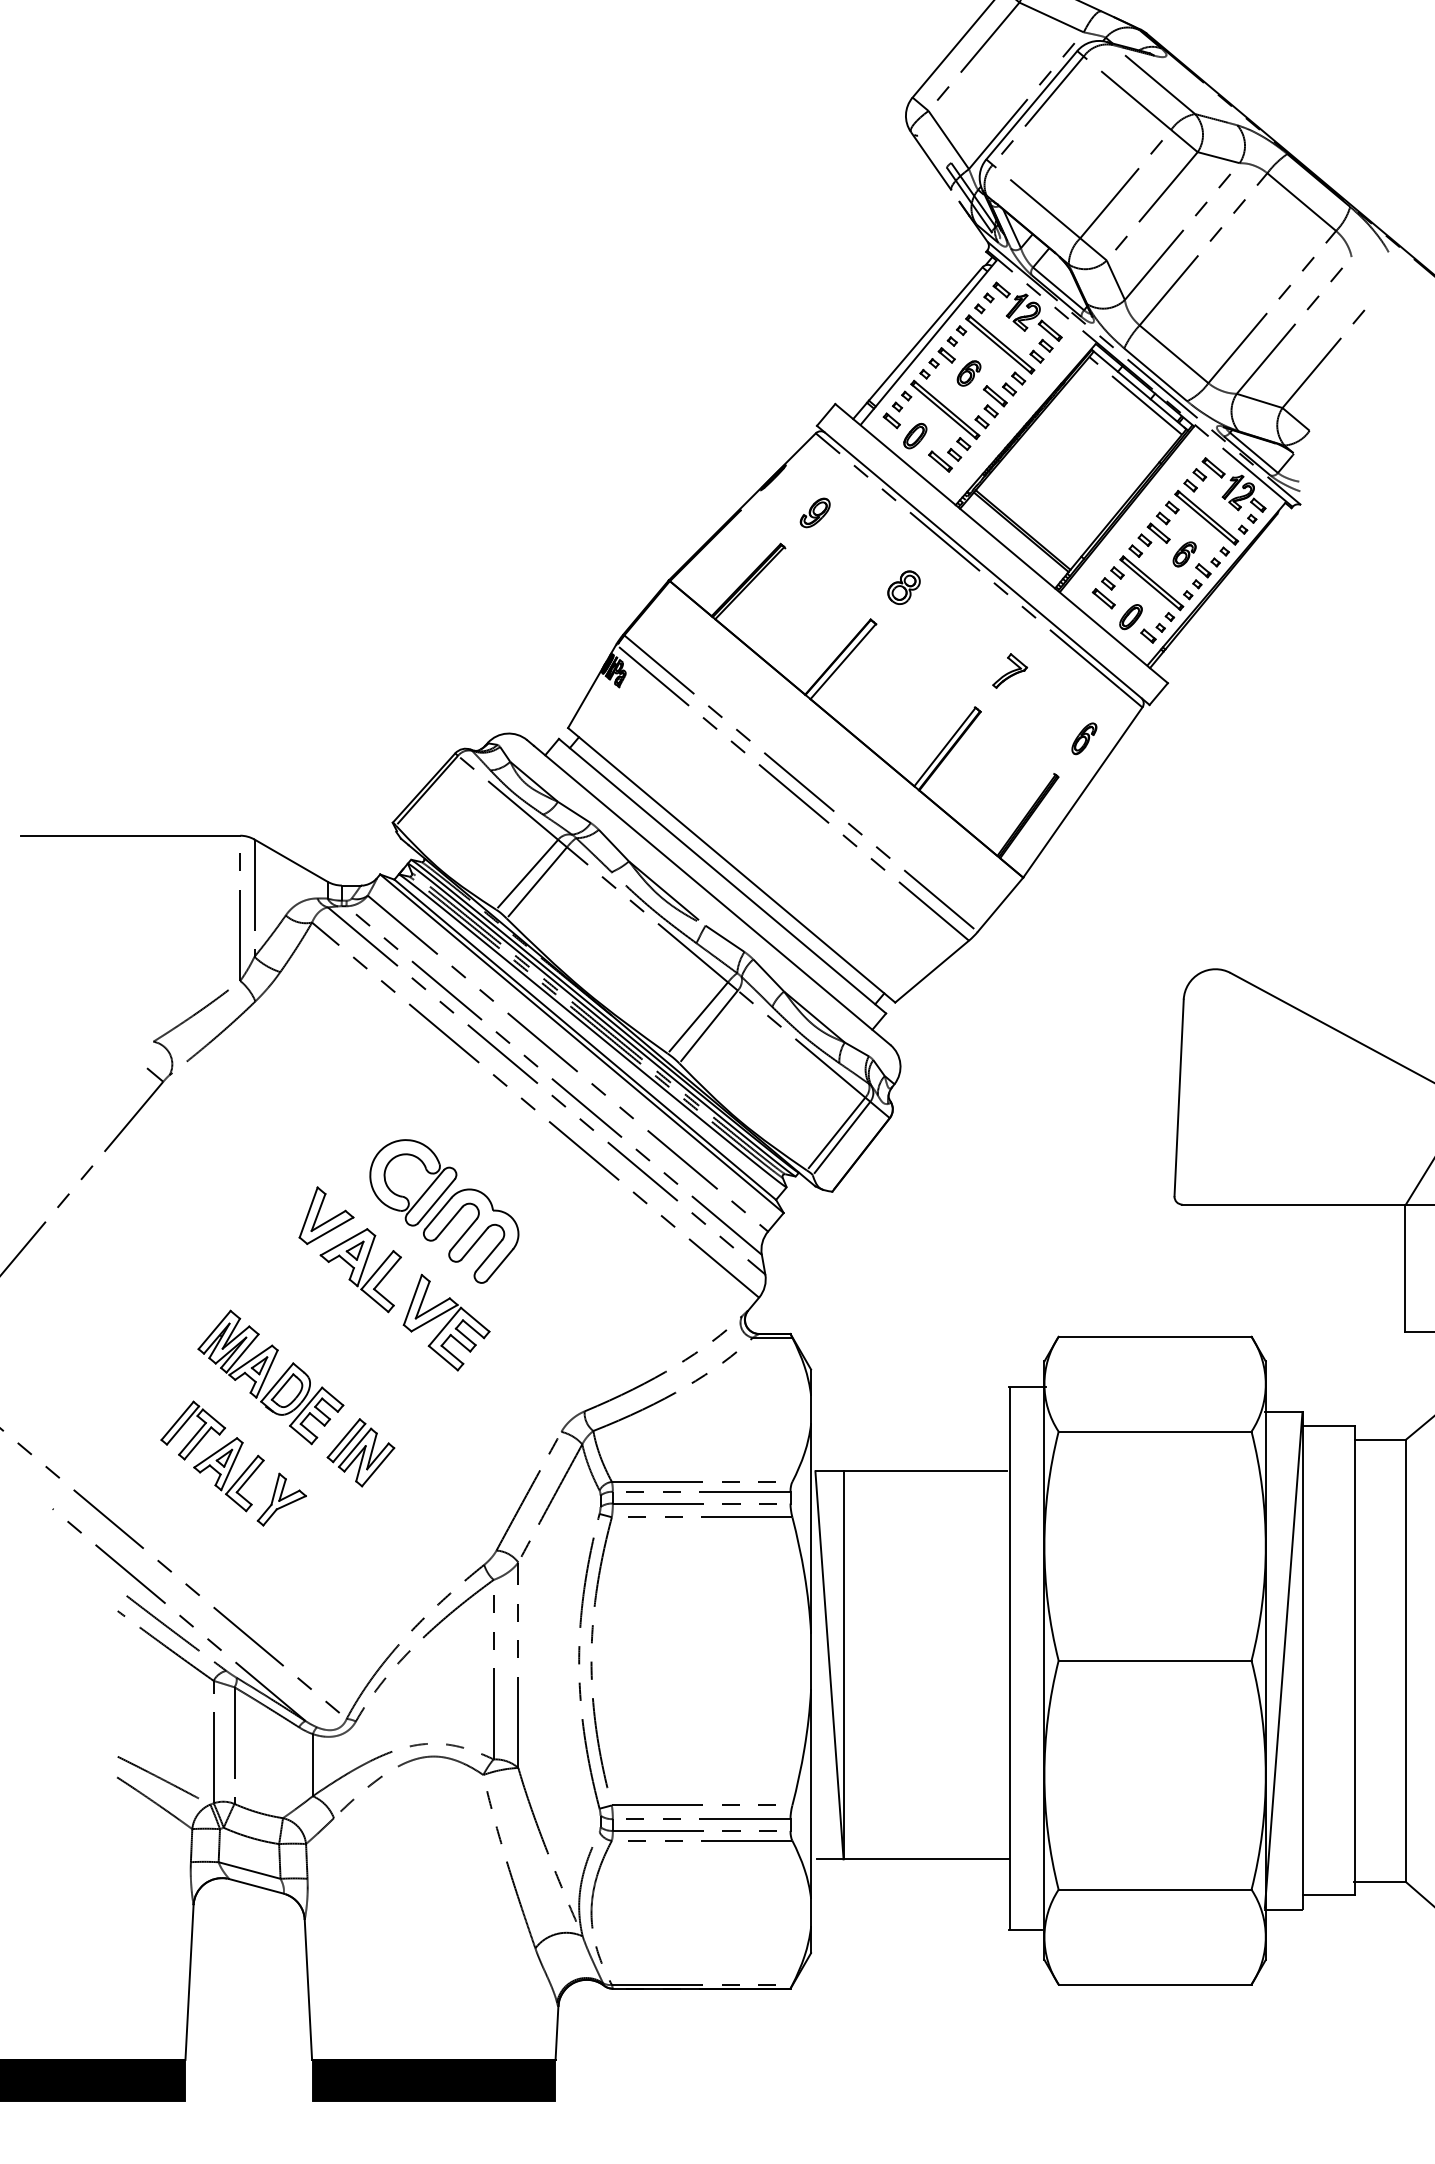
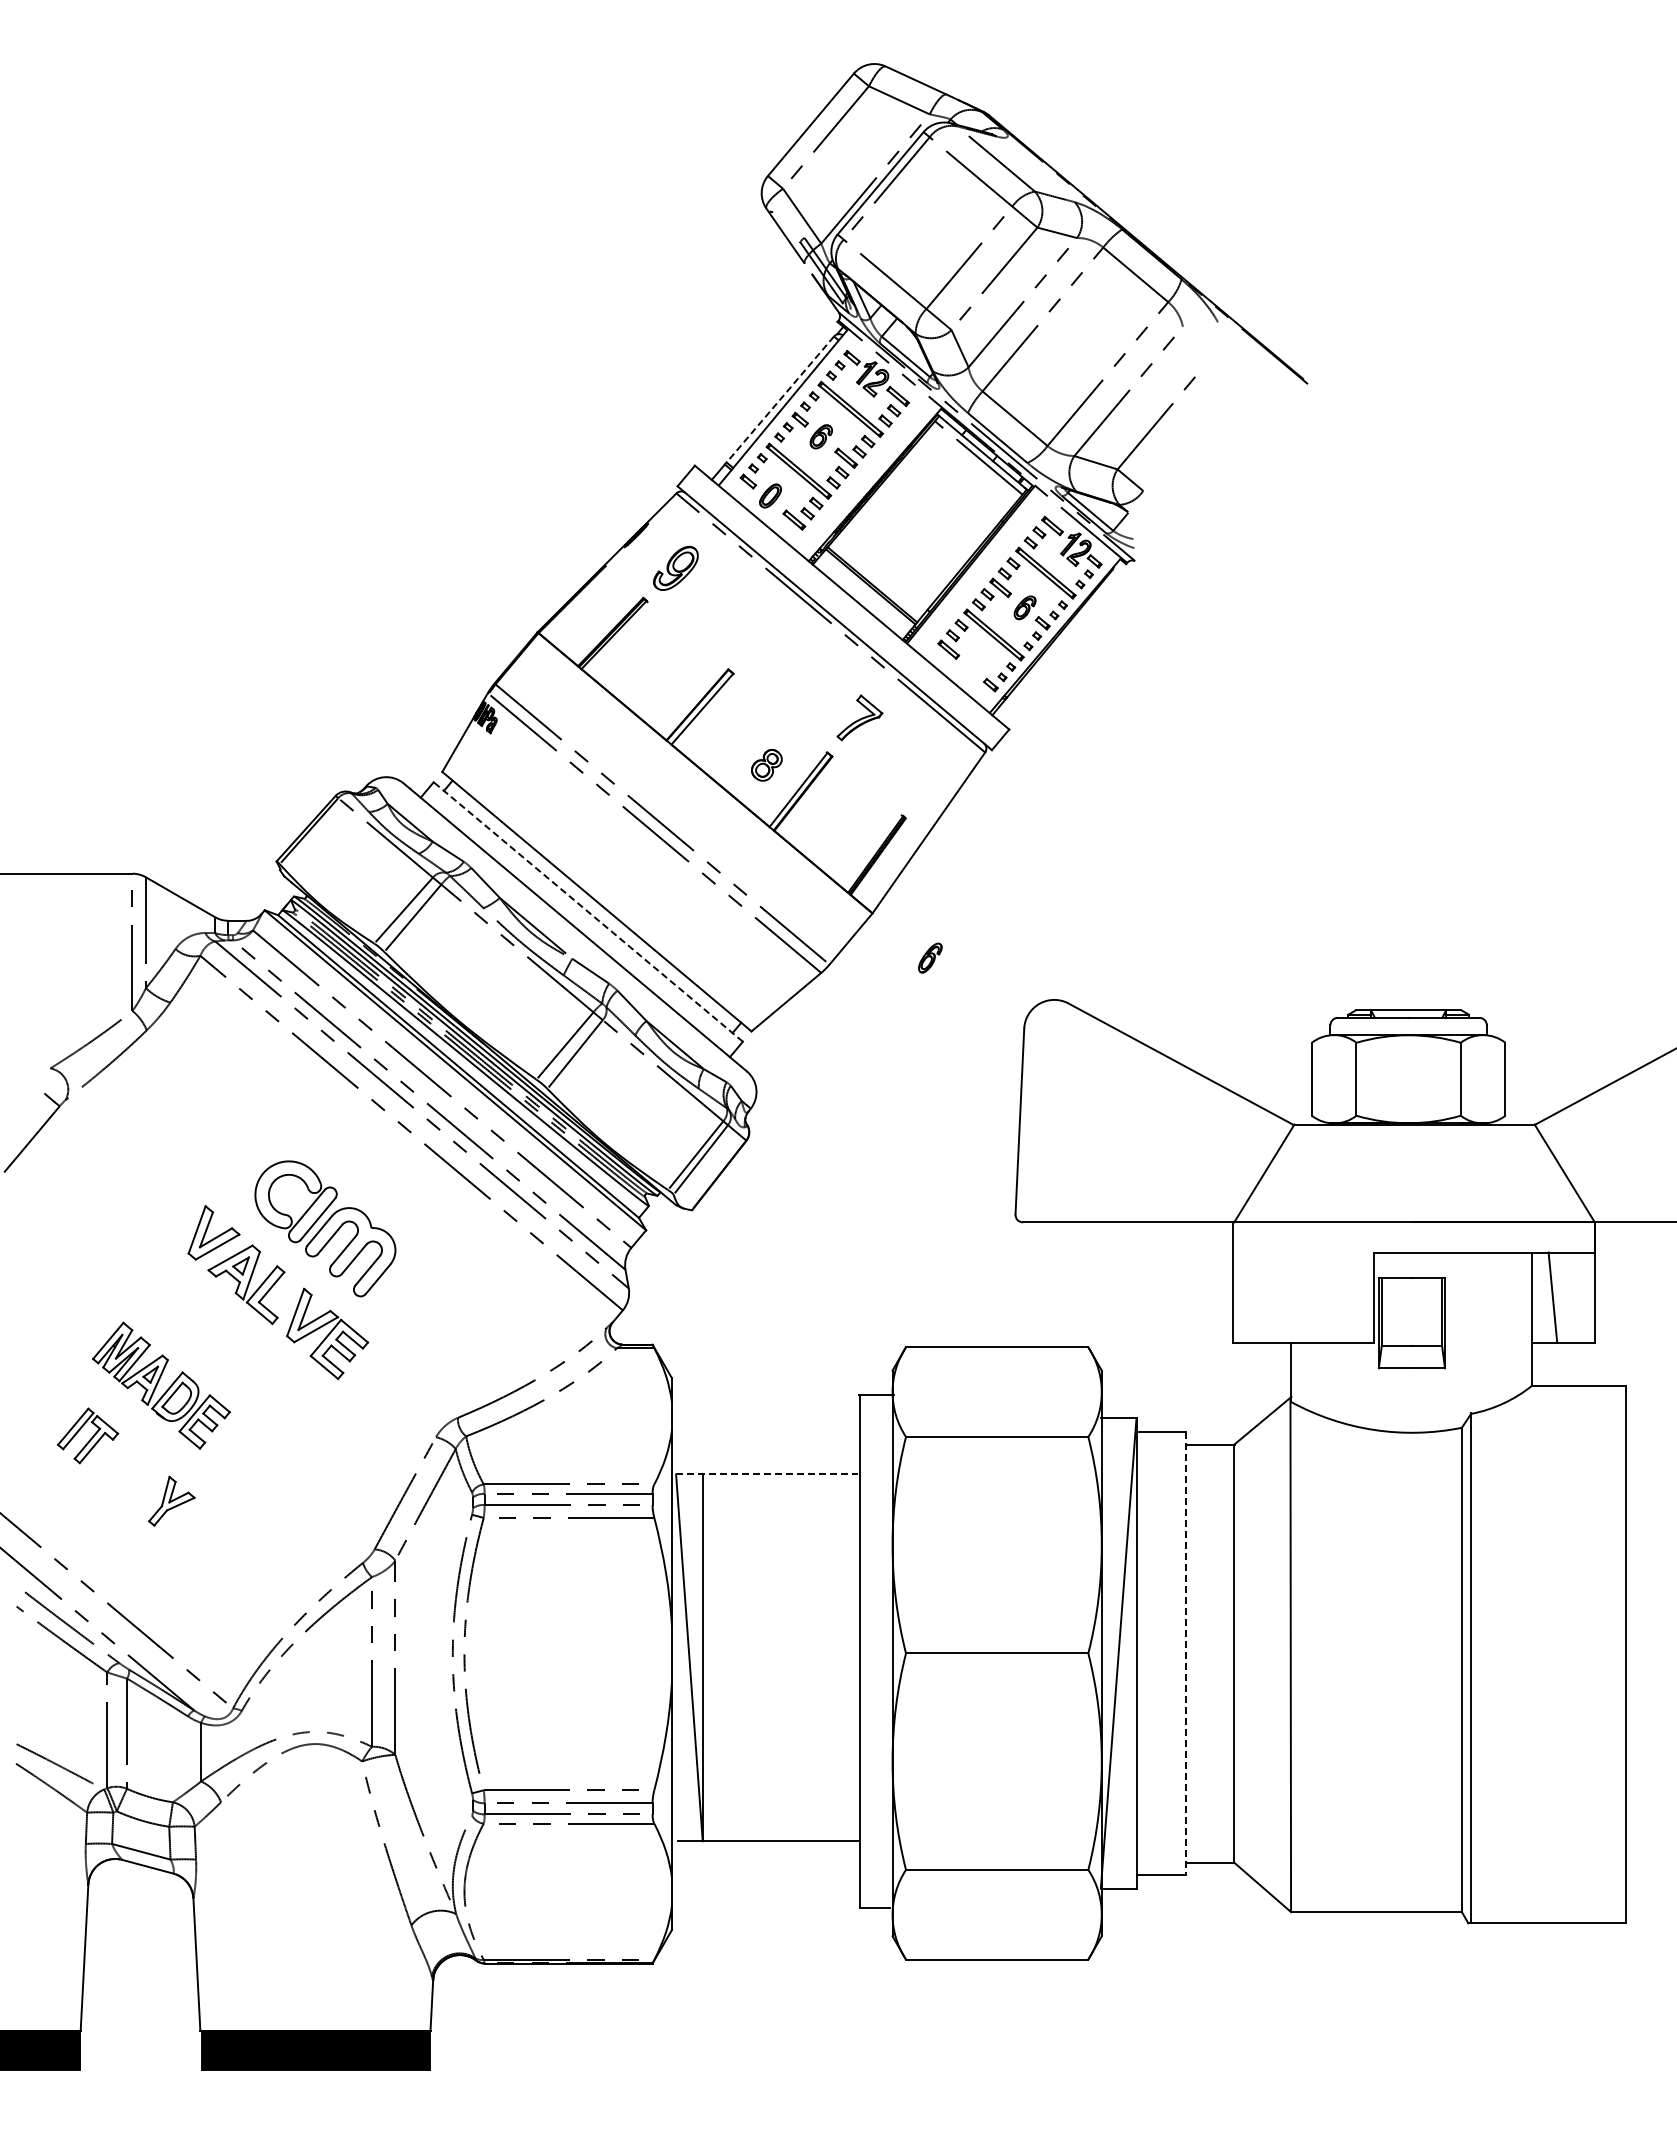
line: (925, 334) -> (780, 399), solid -> dashed
part: (814, 512) -> (675, 568), size x1.6
part: (903, 587) -> (766, 765), moved
part: (1131, 616) -> (974, 666), removed
part: (1010, 671) -> (860, 718), size x1.4
part: (1084, 738) -> (930, 957), moved
line: (722, 875) -> (588, 911), solid -> dashed
part: (360, 1452) -> (246, 1456), removed
line: (911, 1471) -> (766, 1474), solid -> dashed
part: (228, 1474) -> (121, 1477), removed
line: (1354, 1660) -> (1185, 1653), solid -> dashed

